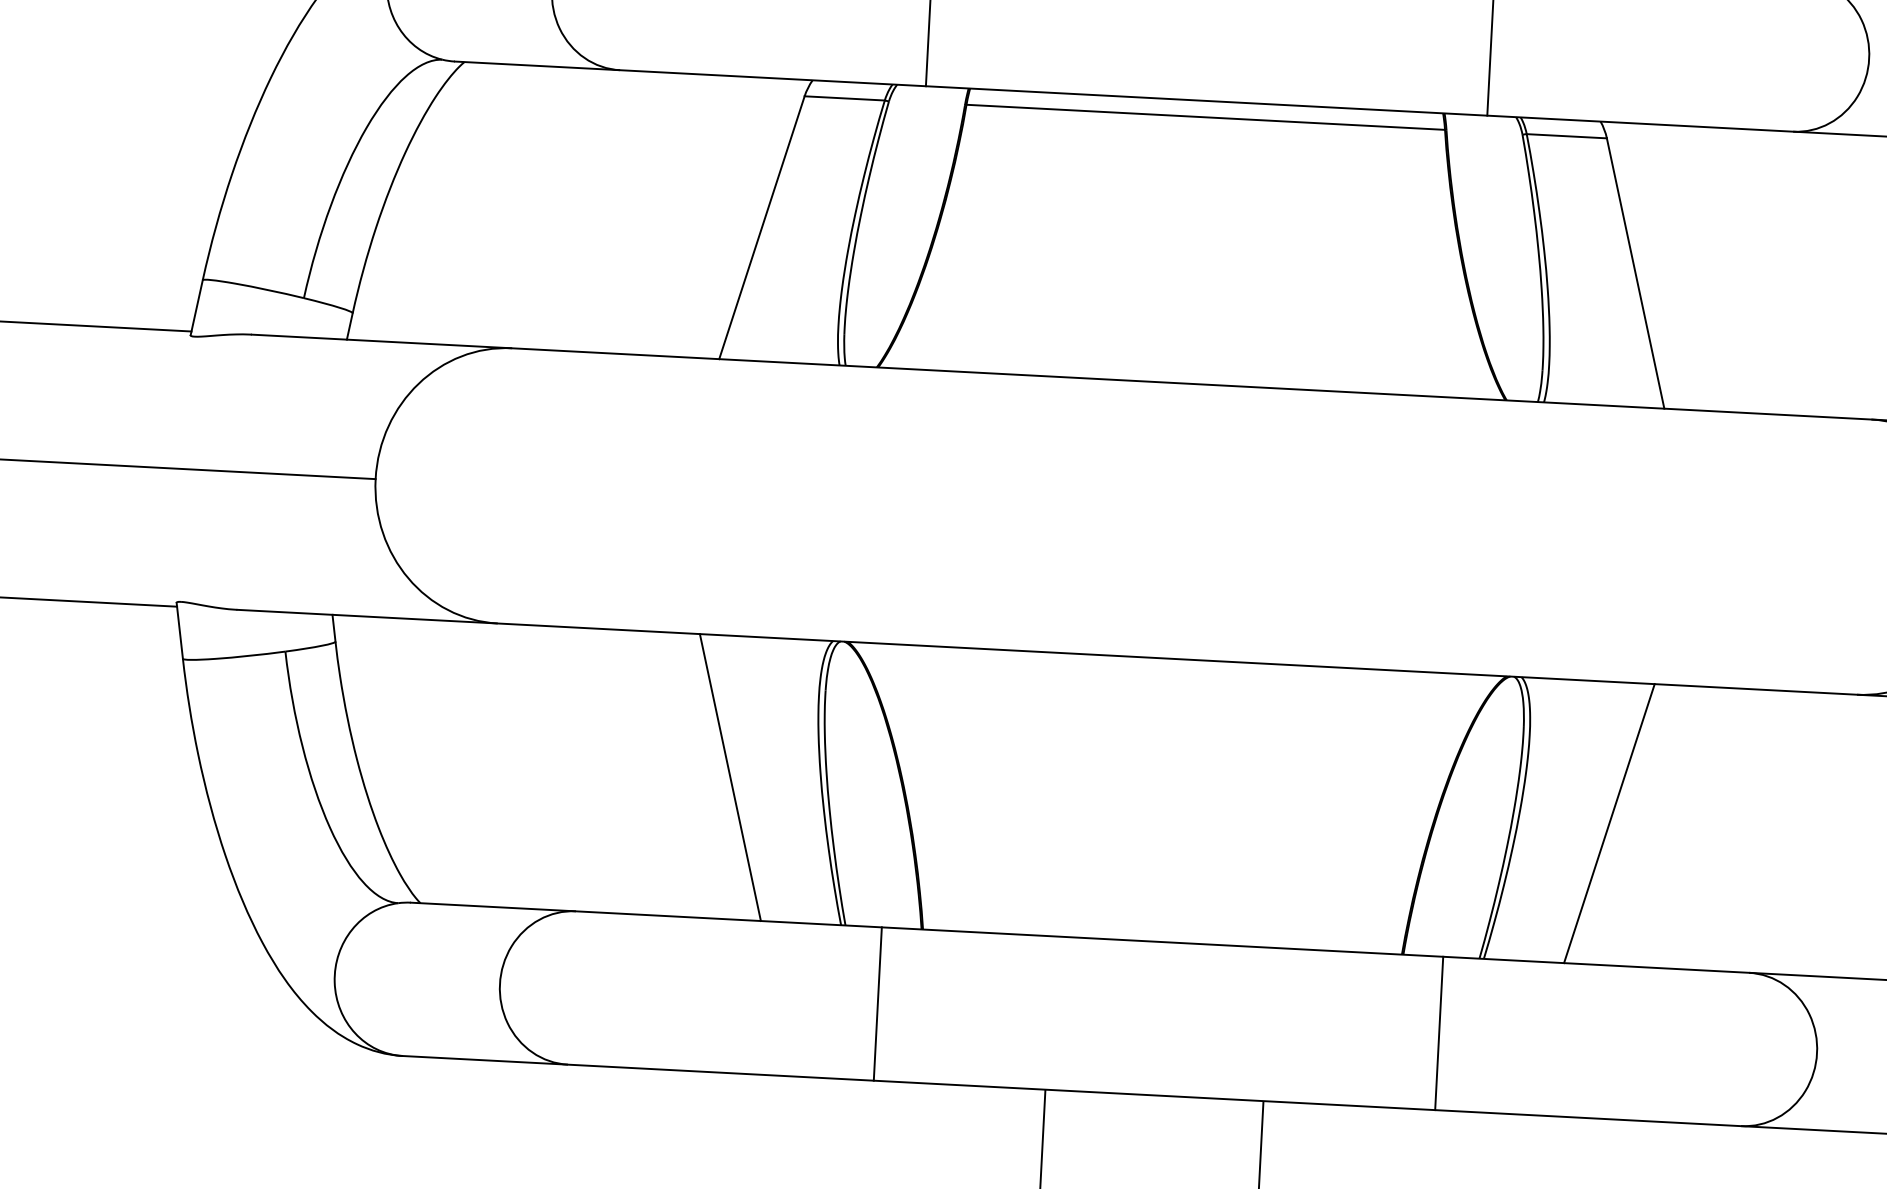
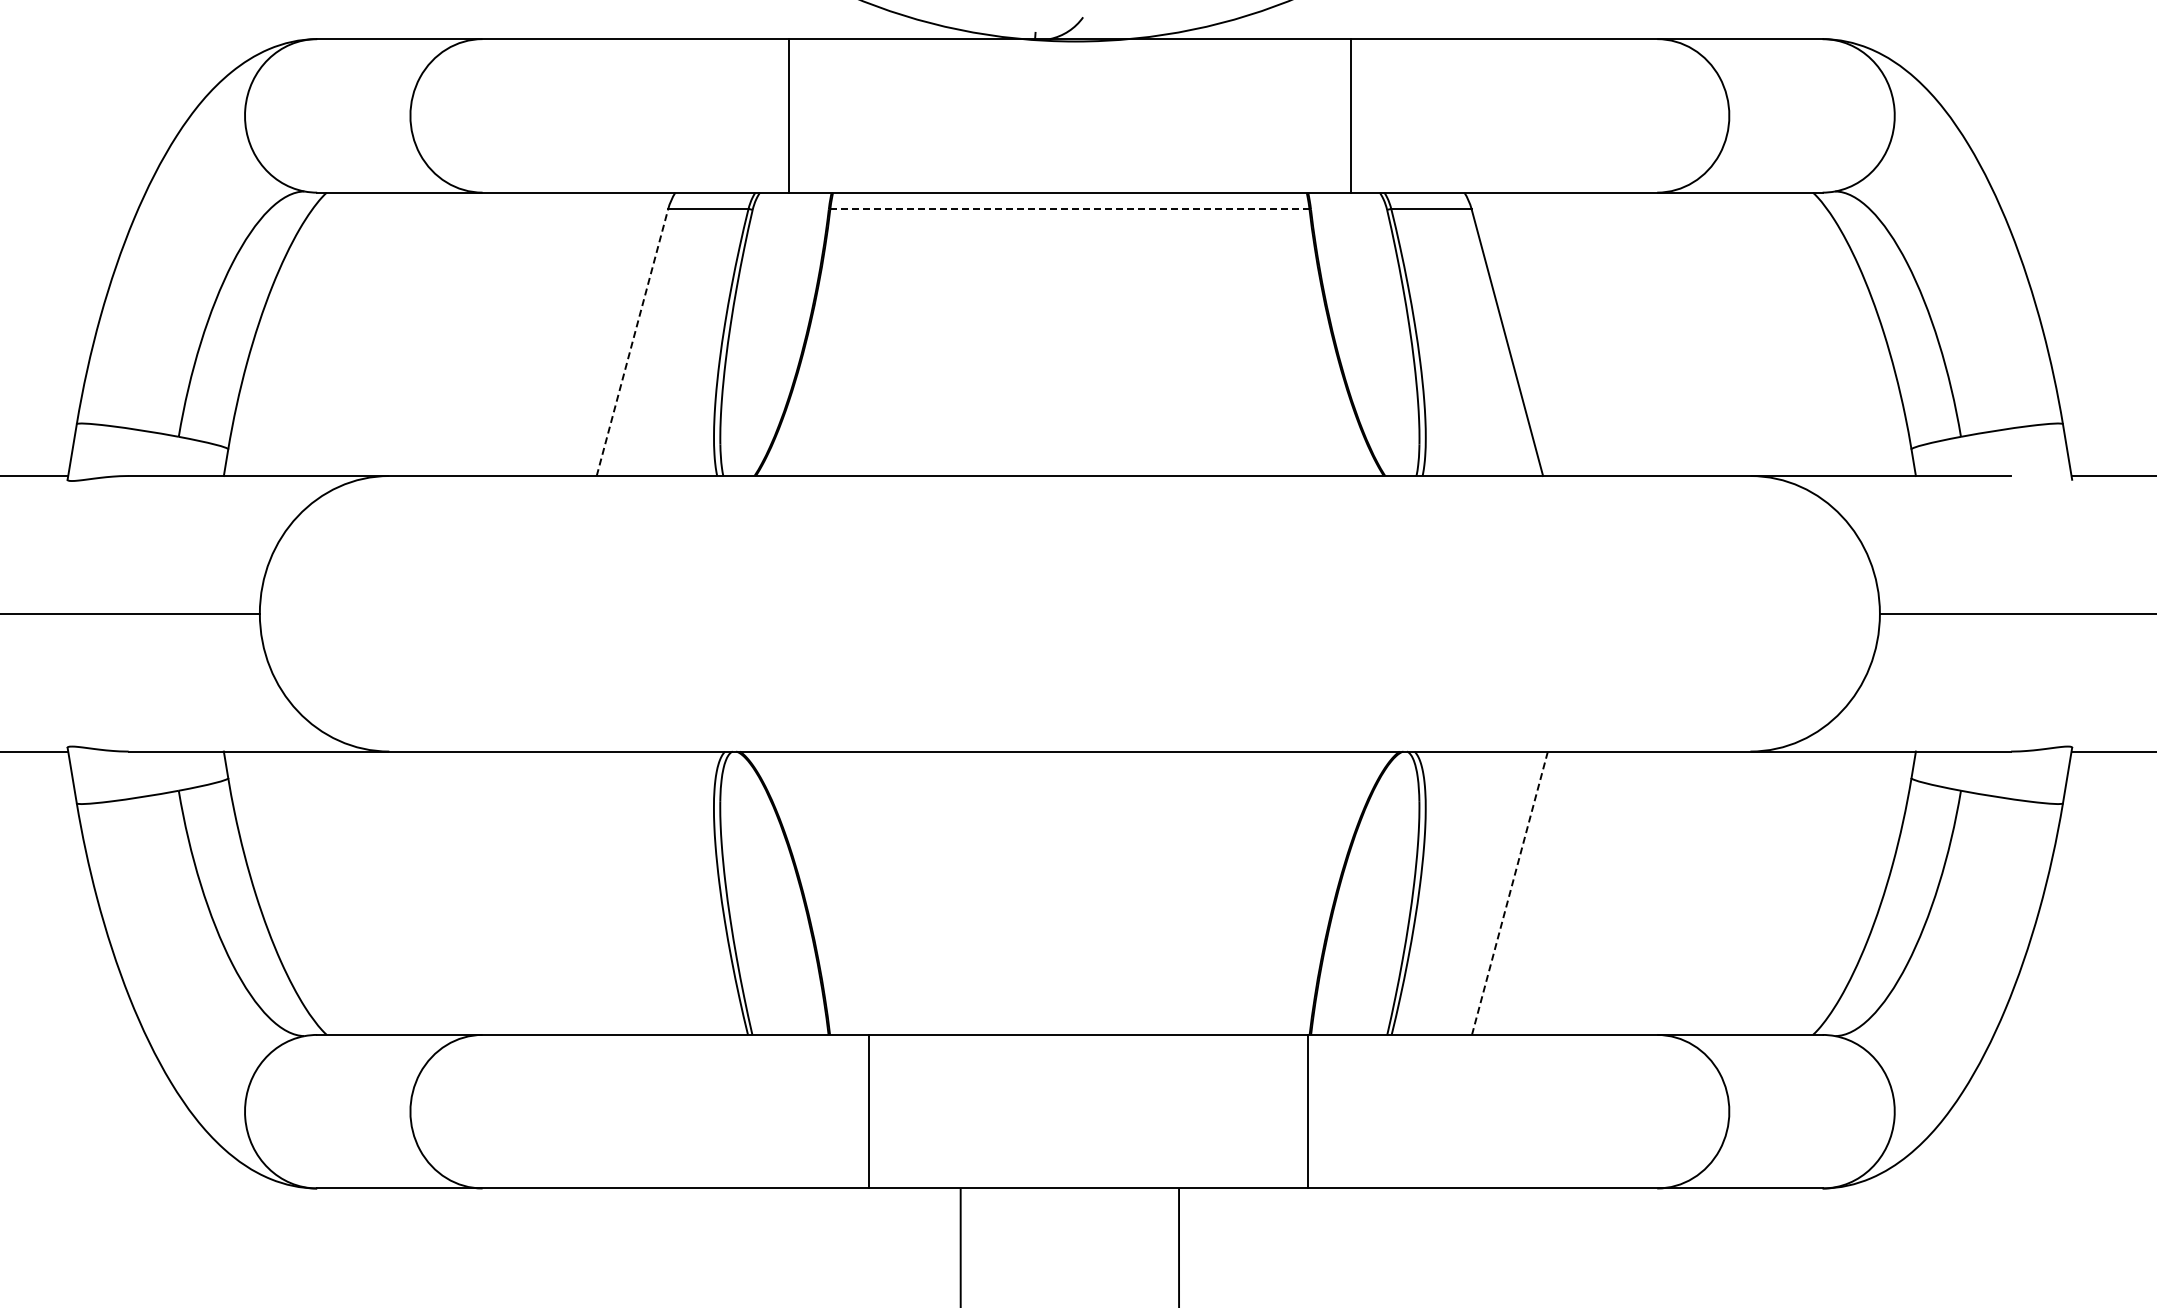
line: (1205, 117) -> (1069, 209), solid -> dashed
line: (761, 227) -> (632, 342), solid -> dashed
line: (730, 776) -> (629, 892), removed
line: (1608, 823) -> (1509, 893), solid -> dashed
line: (877, 1003) -> (868, 1111), moved
line: (1438, 1033) -> (1307, 1111), moved

